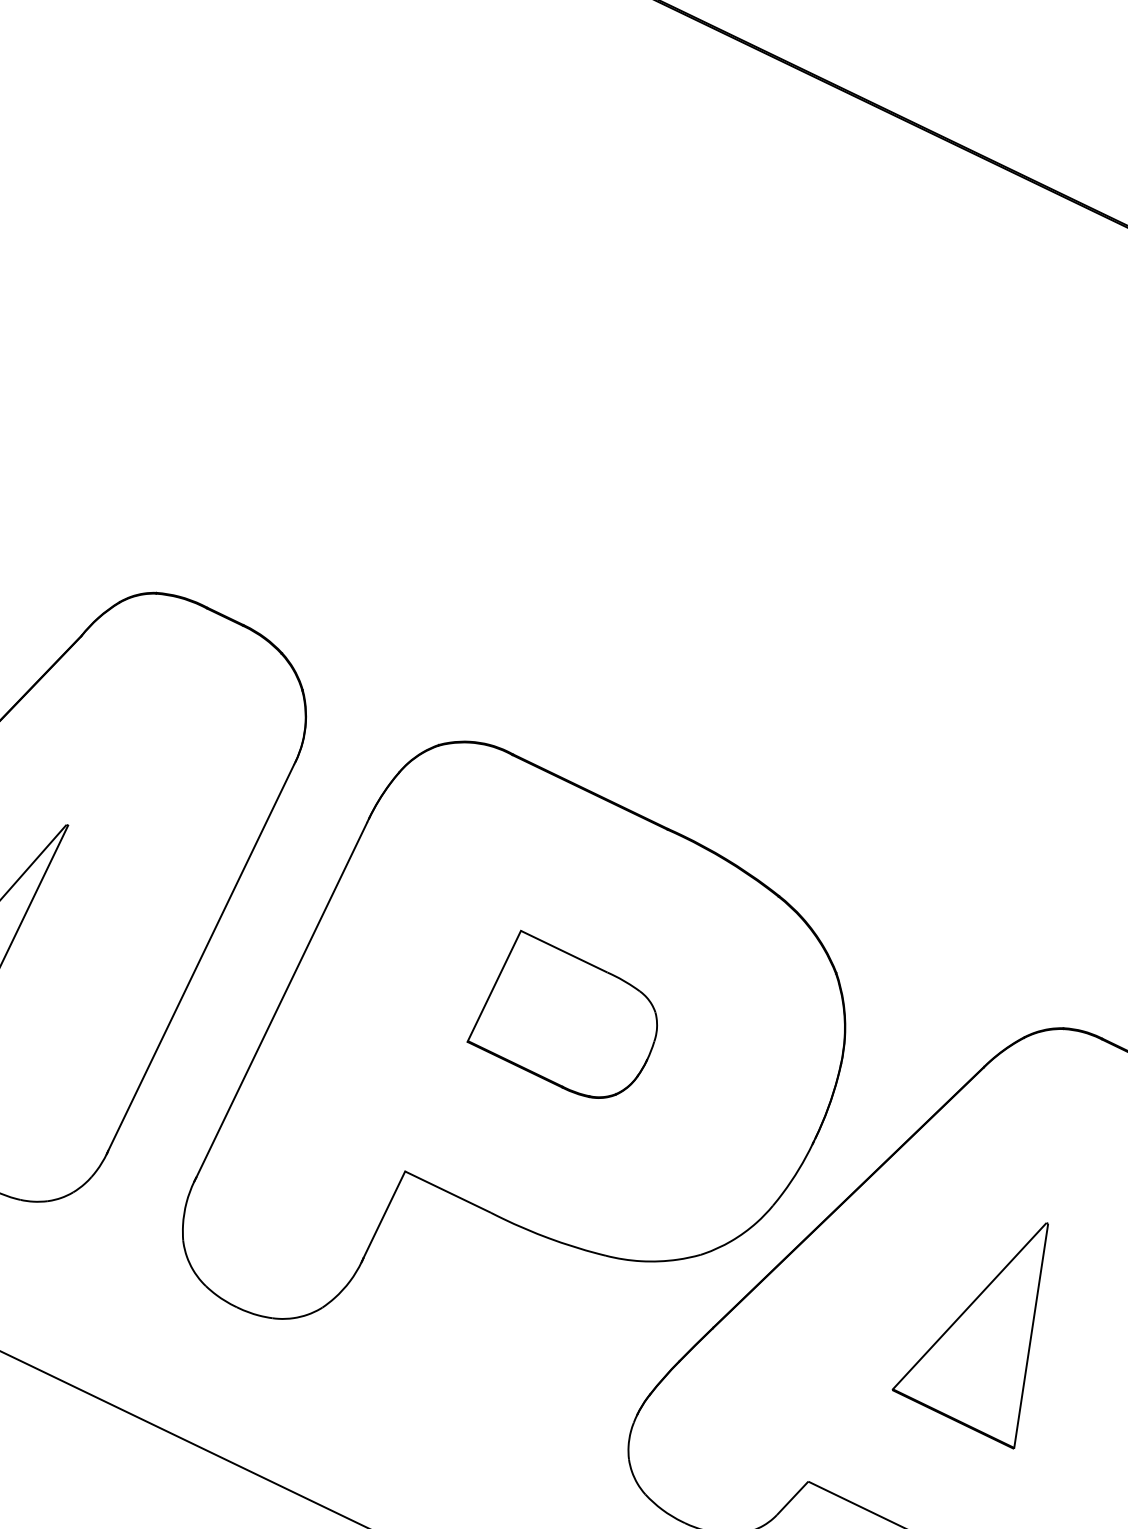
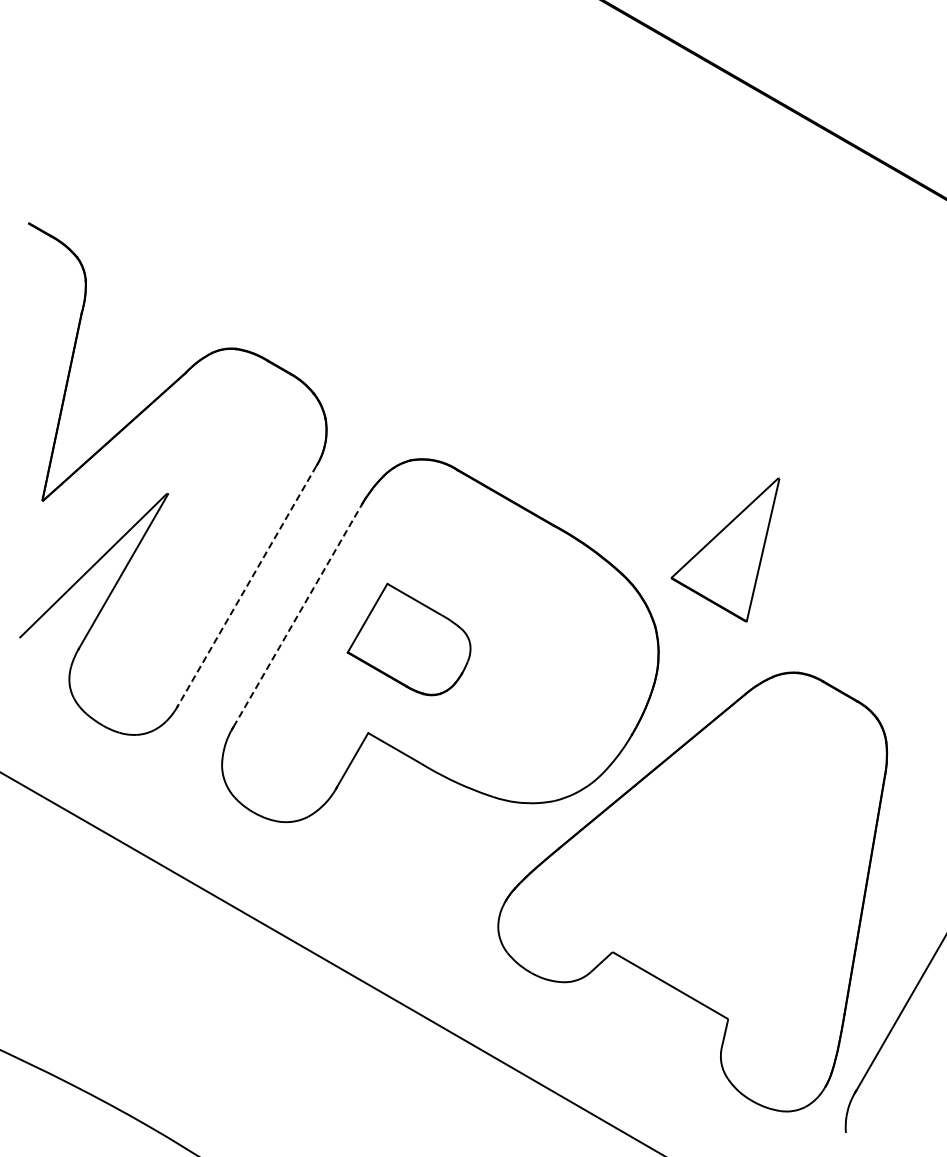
line: (201, 959) -> (247, 586), solid -> dashed
line: (282, 999) -> (297, 616), solid -> dashed
part: (560, 1014) -> (408, 639), moved
part: (972, 1339) -> (725, 549), moved

